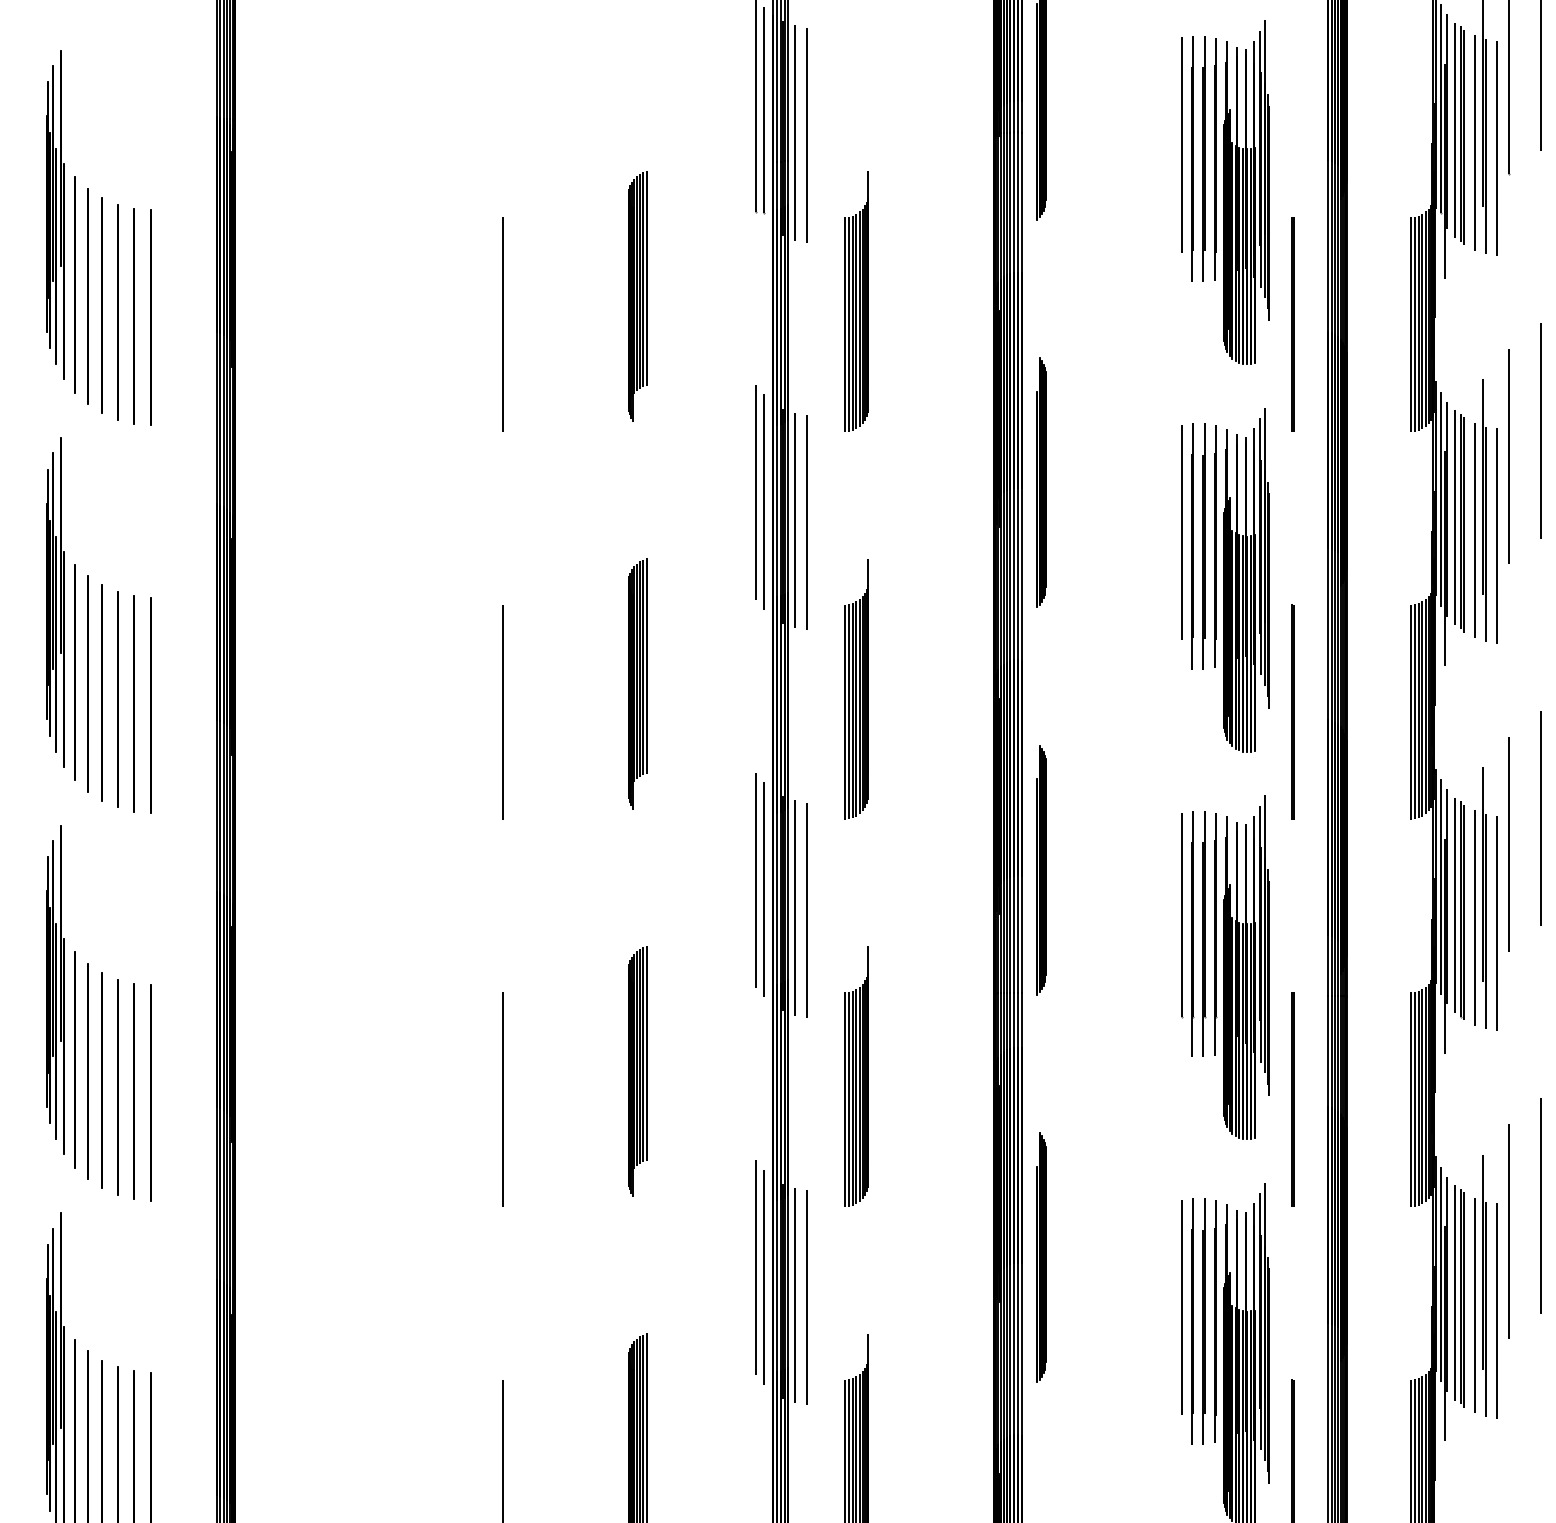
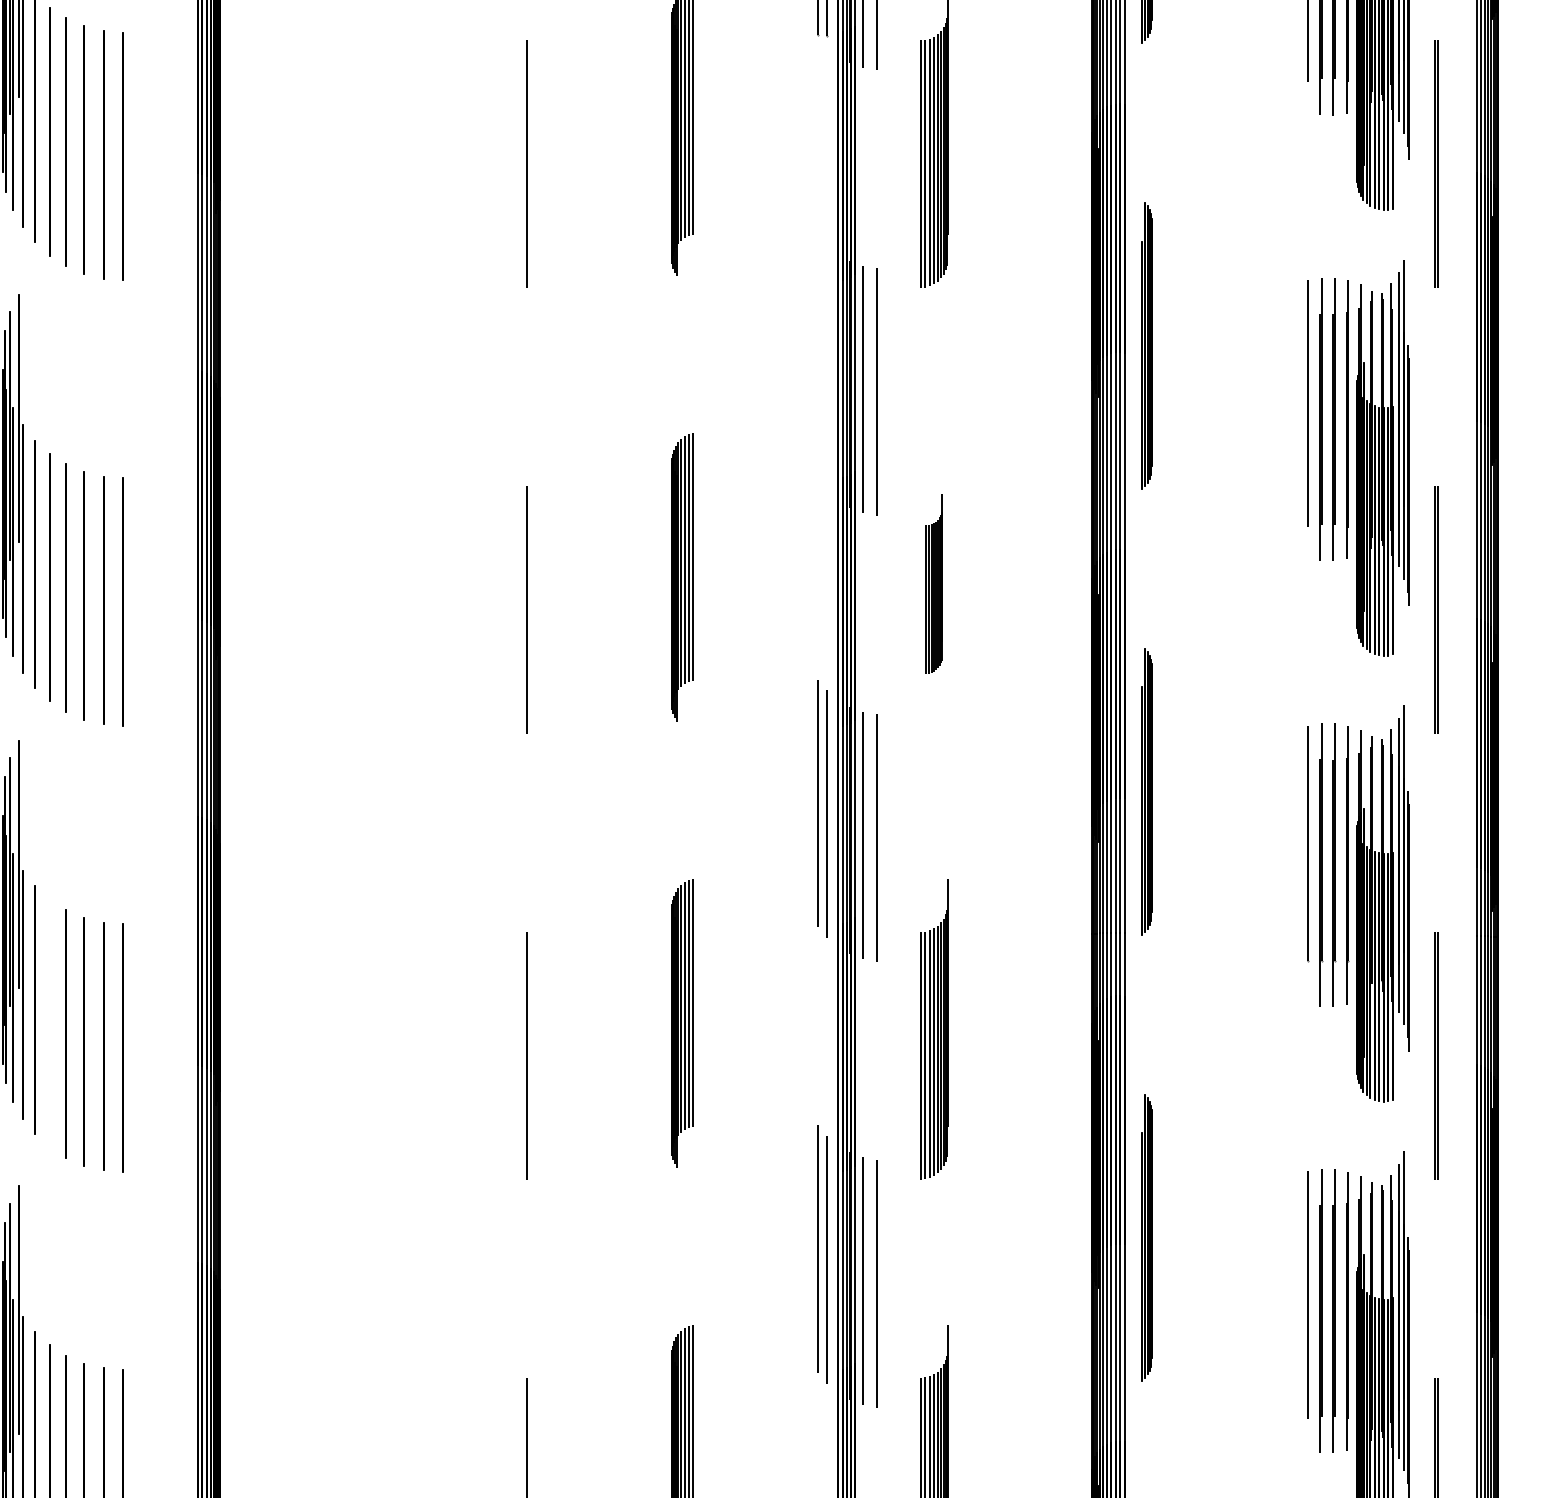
line: (755, 492) -> (817, 357), removed
line: (763, 501) -> (827, 367), removed
part: (856, 689) -> (934, 583), size x0.6
line: (87, 1071) -> (49, 1023), removed

